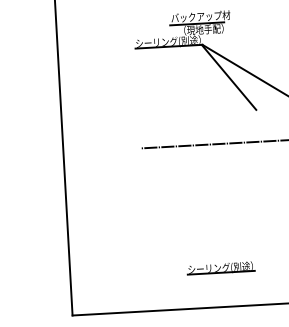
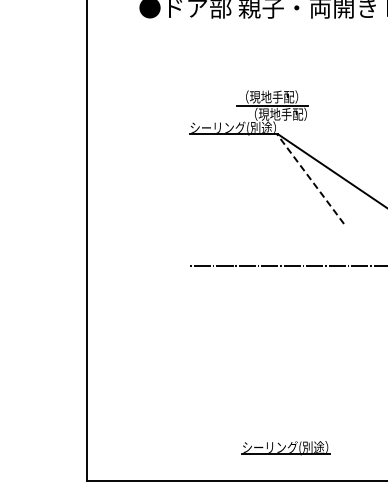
text: (200, 16) -> (277, 96), バックアップ材 -> （現地手配）
line: (229, 77) -> (310, 179), solid -> dashed
part: (220, 268) -> (285, 448), moved

